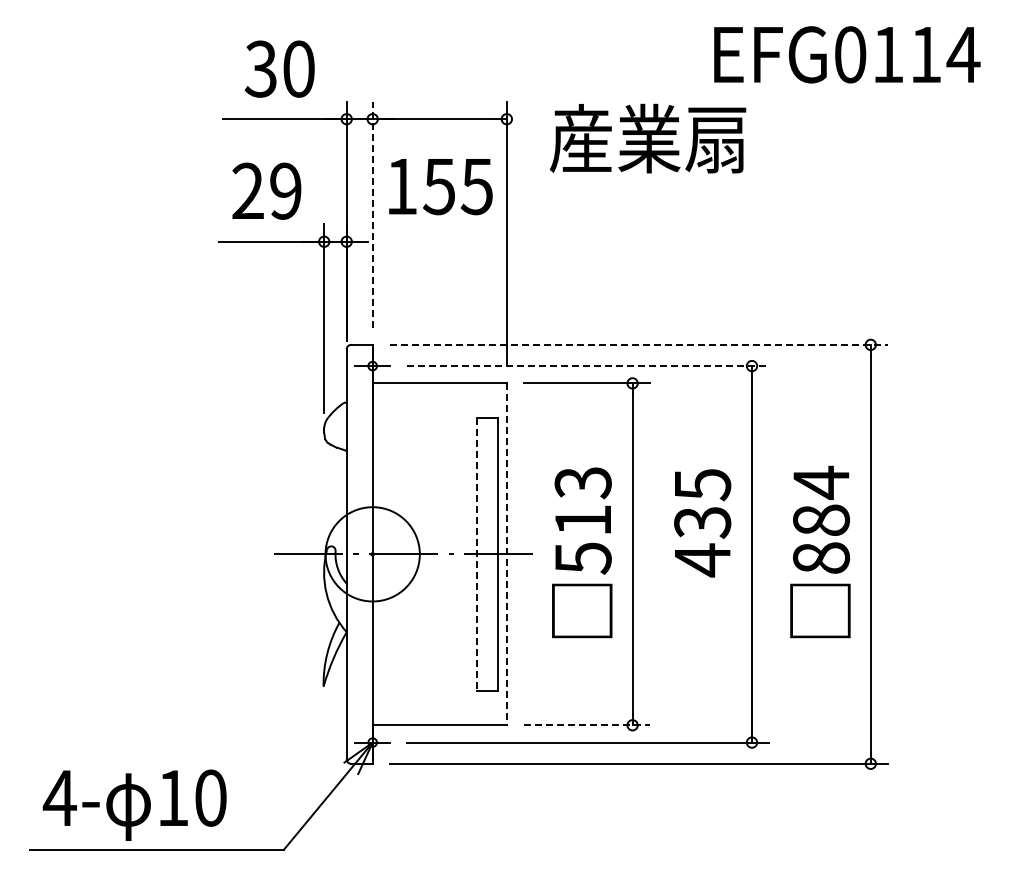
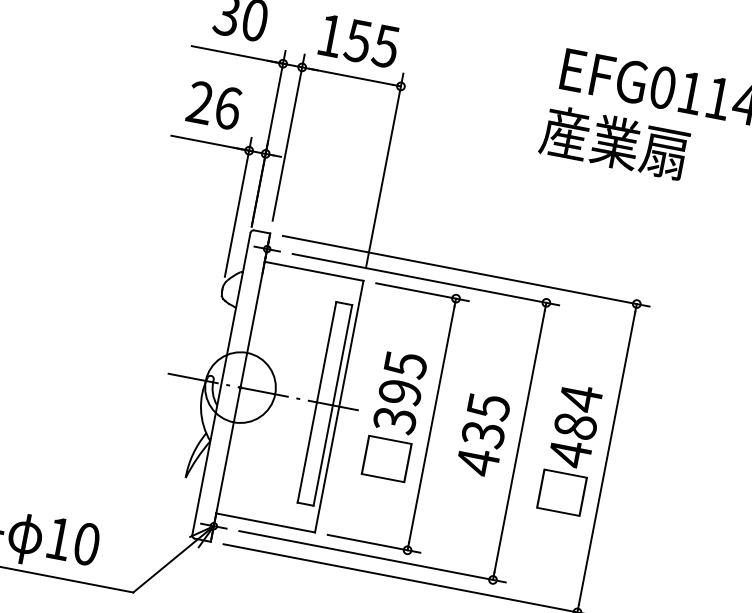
text: (647, 138) -> (614, 142), moved
text: (440, 187) -> (358, 41), moved
text: (285, 190) -> (227, 107), 29 -> 26
line: (372, 214) -> (288, 137), dashed -> solid
line: (639, 344) -> (466, 271), dashed -> solid
line: (588, 366) -> (425, 279), dashed -> solid
text: (582, 520) -> (399, 392), 513 -> 395
text: (702, 523) -> (483, 435), moved
line: (476, 554) -> (316, 402), dashed -> solid
line: (506, 554) -> (338, 406), dashed -> solid
text: (821, 558) -> (570, 454), 884 -> 484
line: (587, 725) -> (374, 544), dashed -> solid

